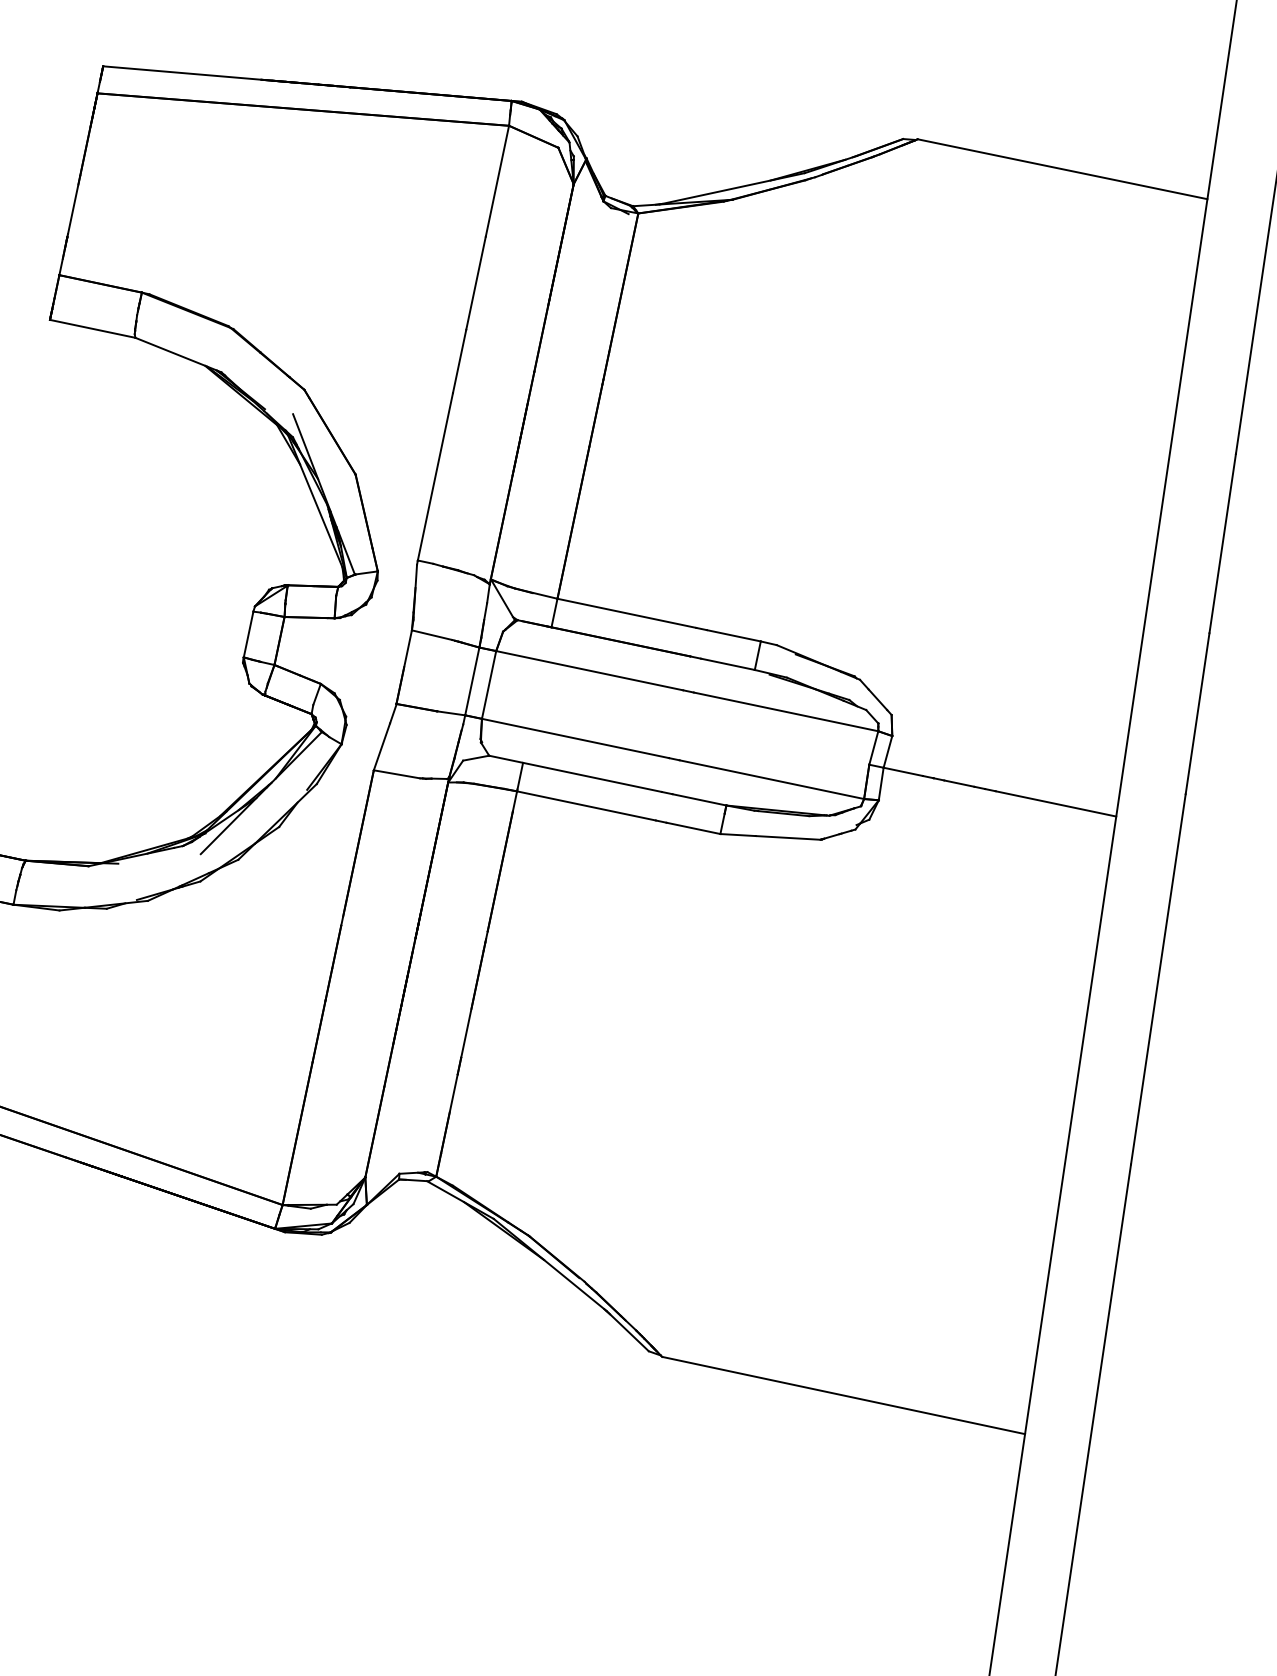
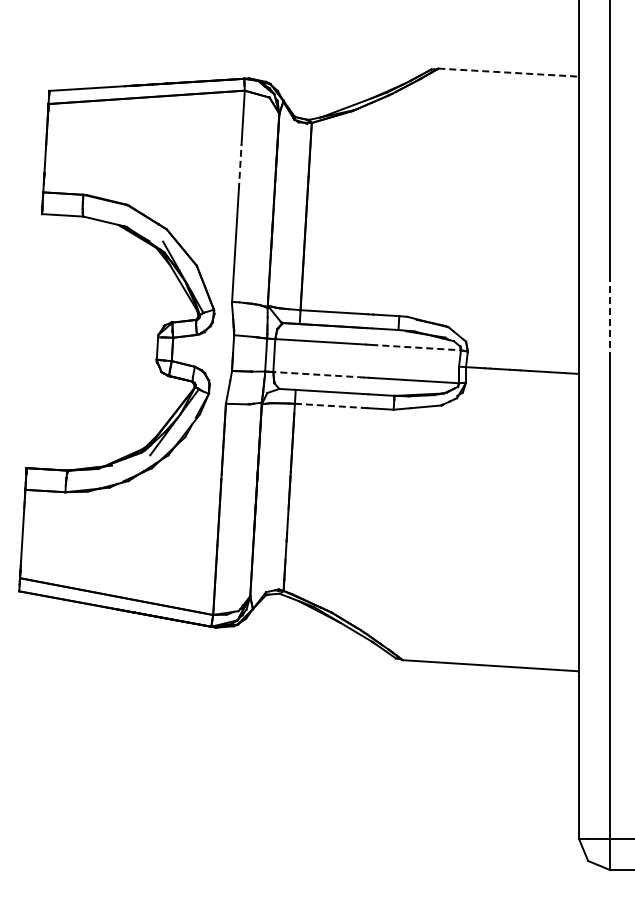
line: (1064, 169) -> (509, 72), solid -> dashed
line: (476, 283) -> (240, 167), solid -> dashed
line: (786, 711) -> (416, 347), solid -> dashed
line: (1198, 713) -> (610, 319), solid -> dashed
line: (575, 737) -> (318, 374), solid -> dashed
line: (586, 805) -> (328, 405), solid -> dashed

